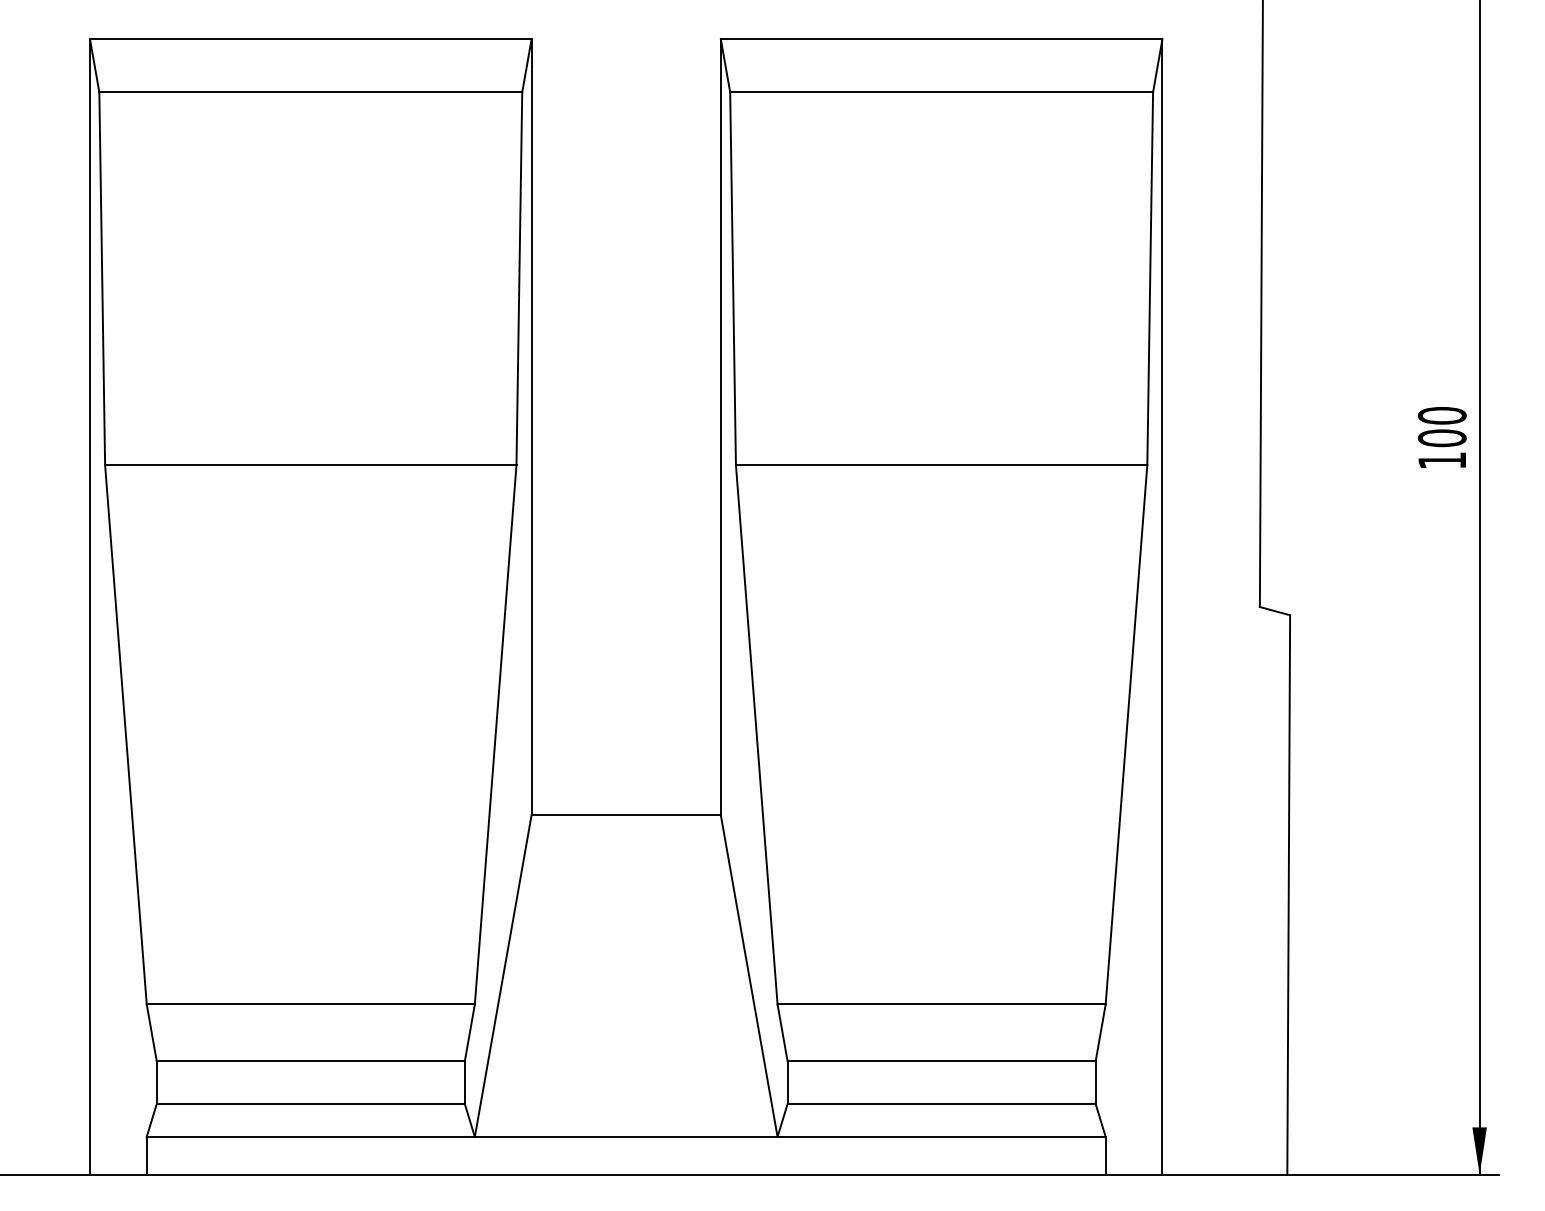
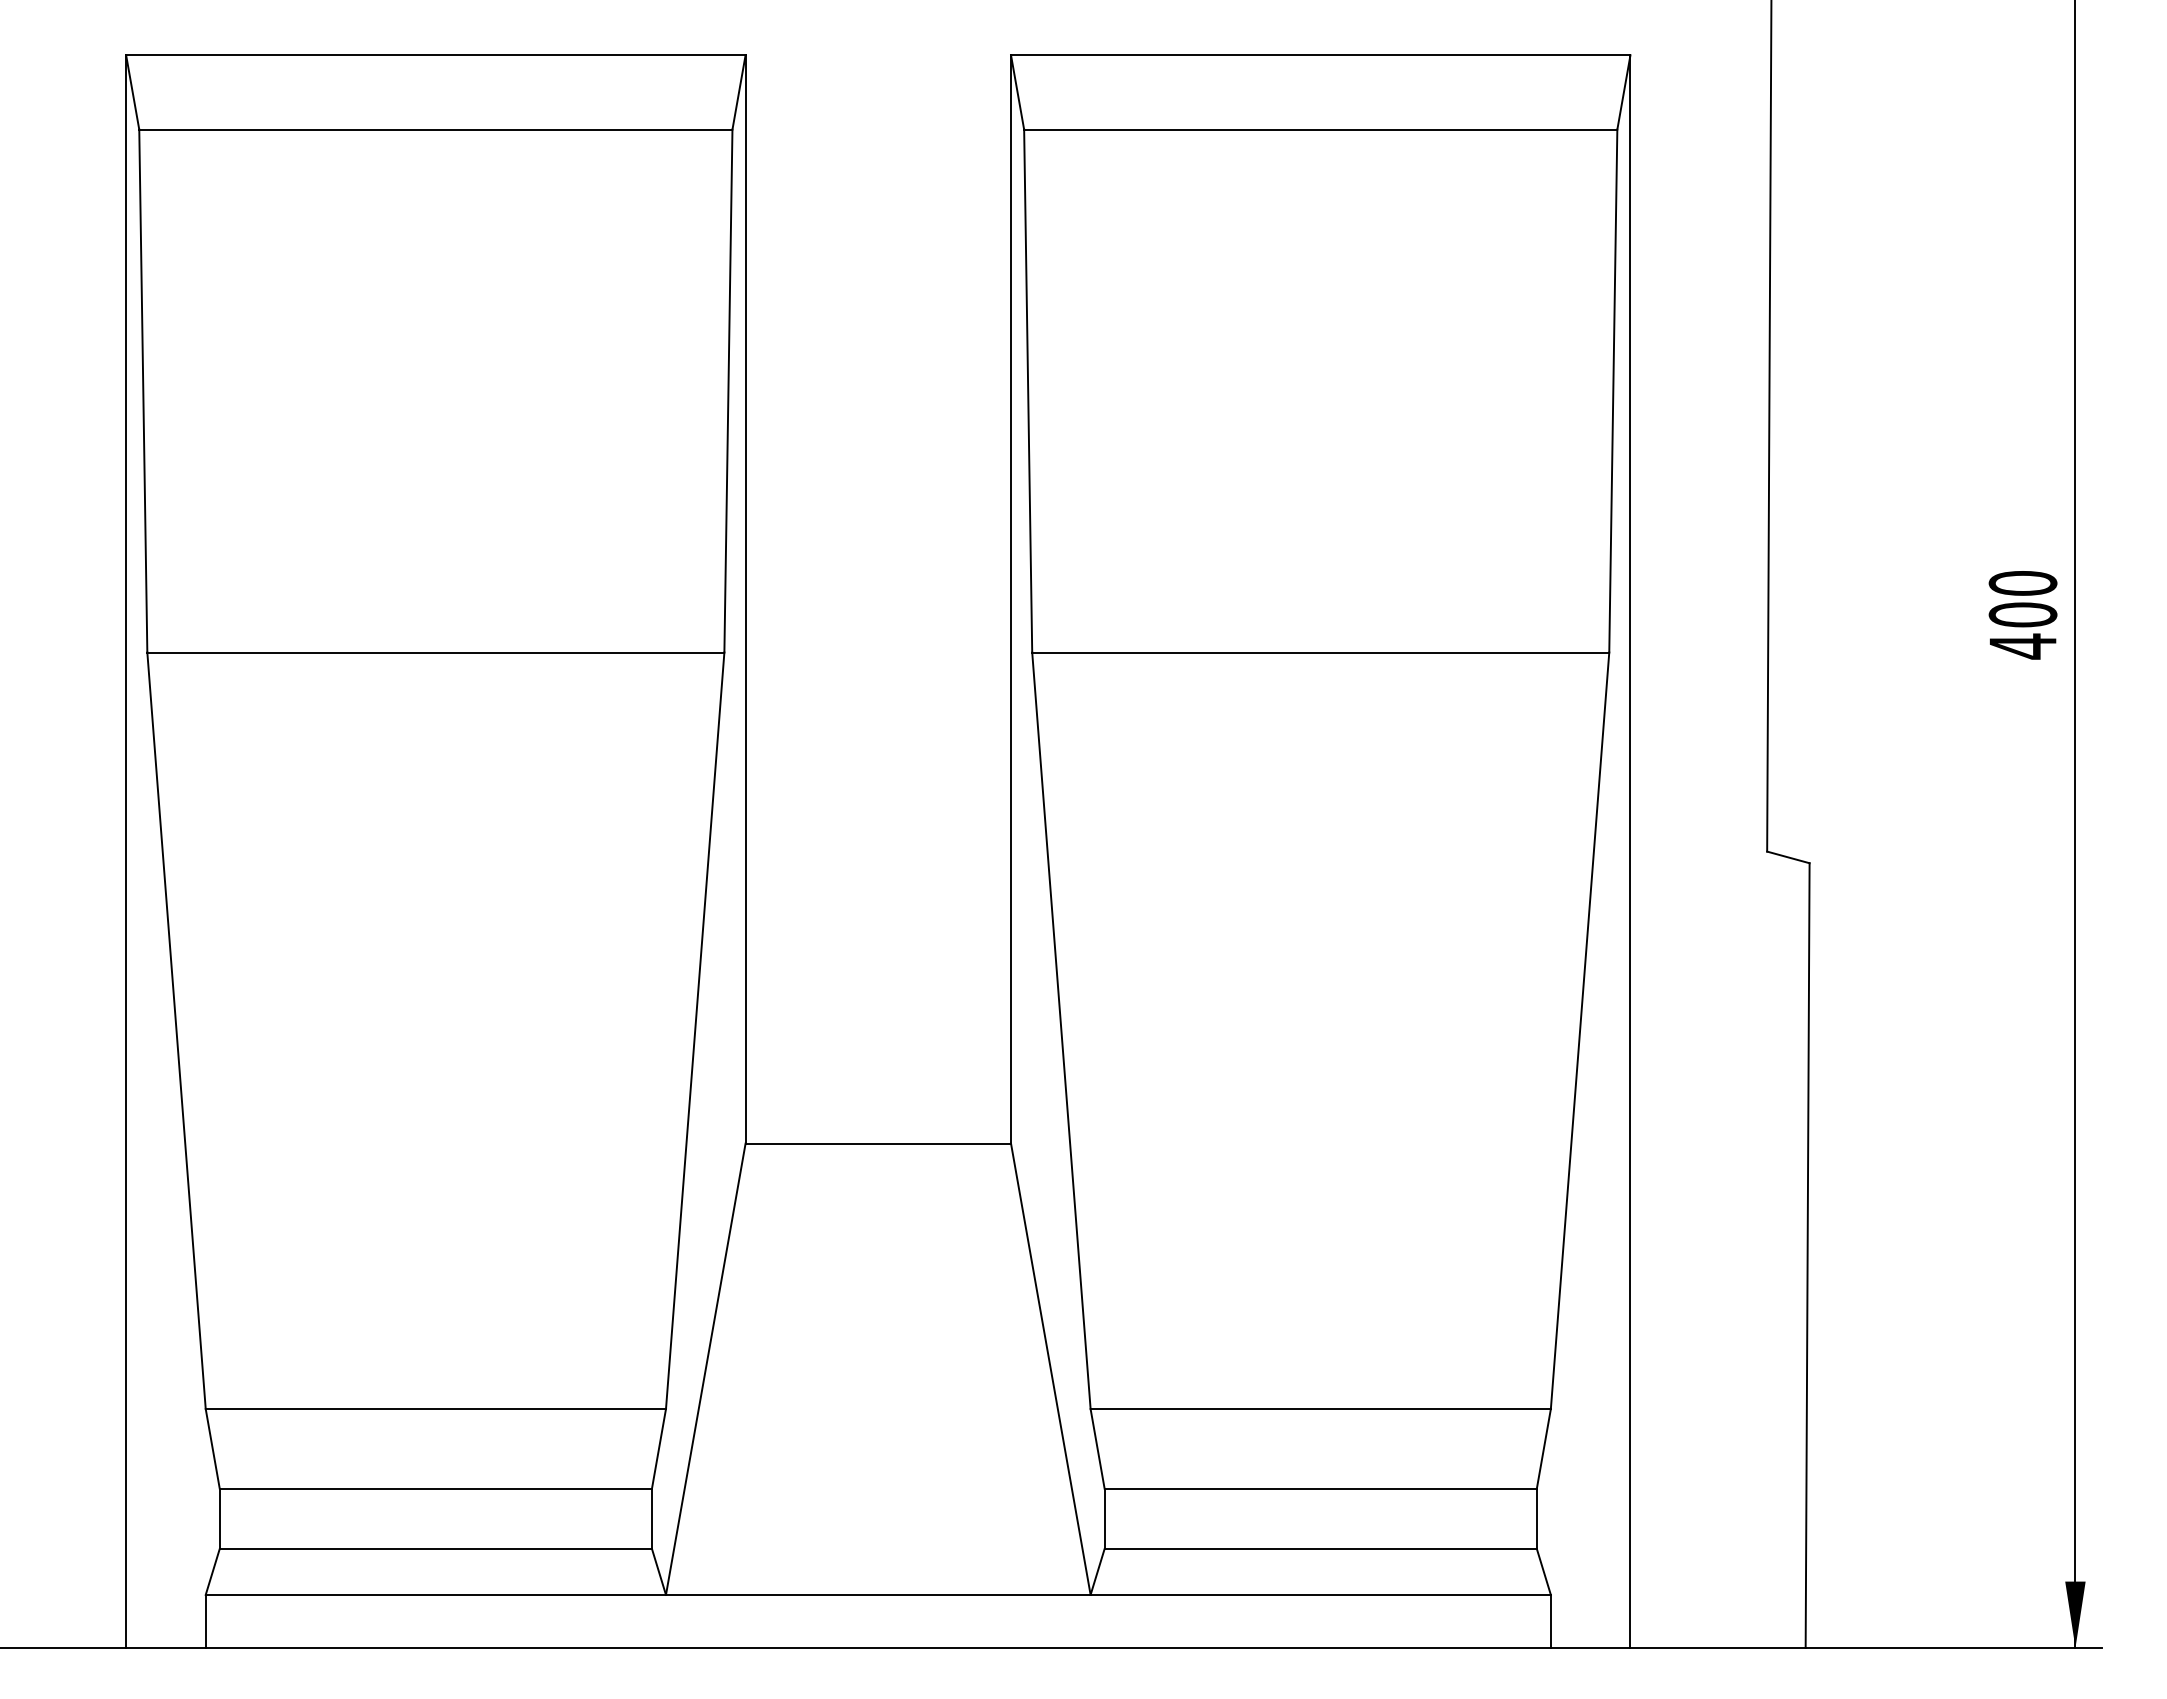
text: (1441, 460) -> (2022, 646), 100 -> 400

